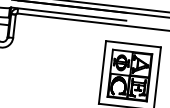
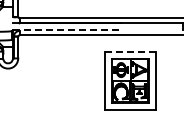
line: (69, 14) -> (67, 30), solid -> dashed
line: (133, 44) -> (130, 51), solid -> dashed

